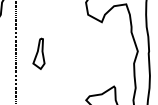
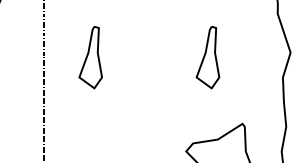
part: (96, 53) -> (206, 56), added

